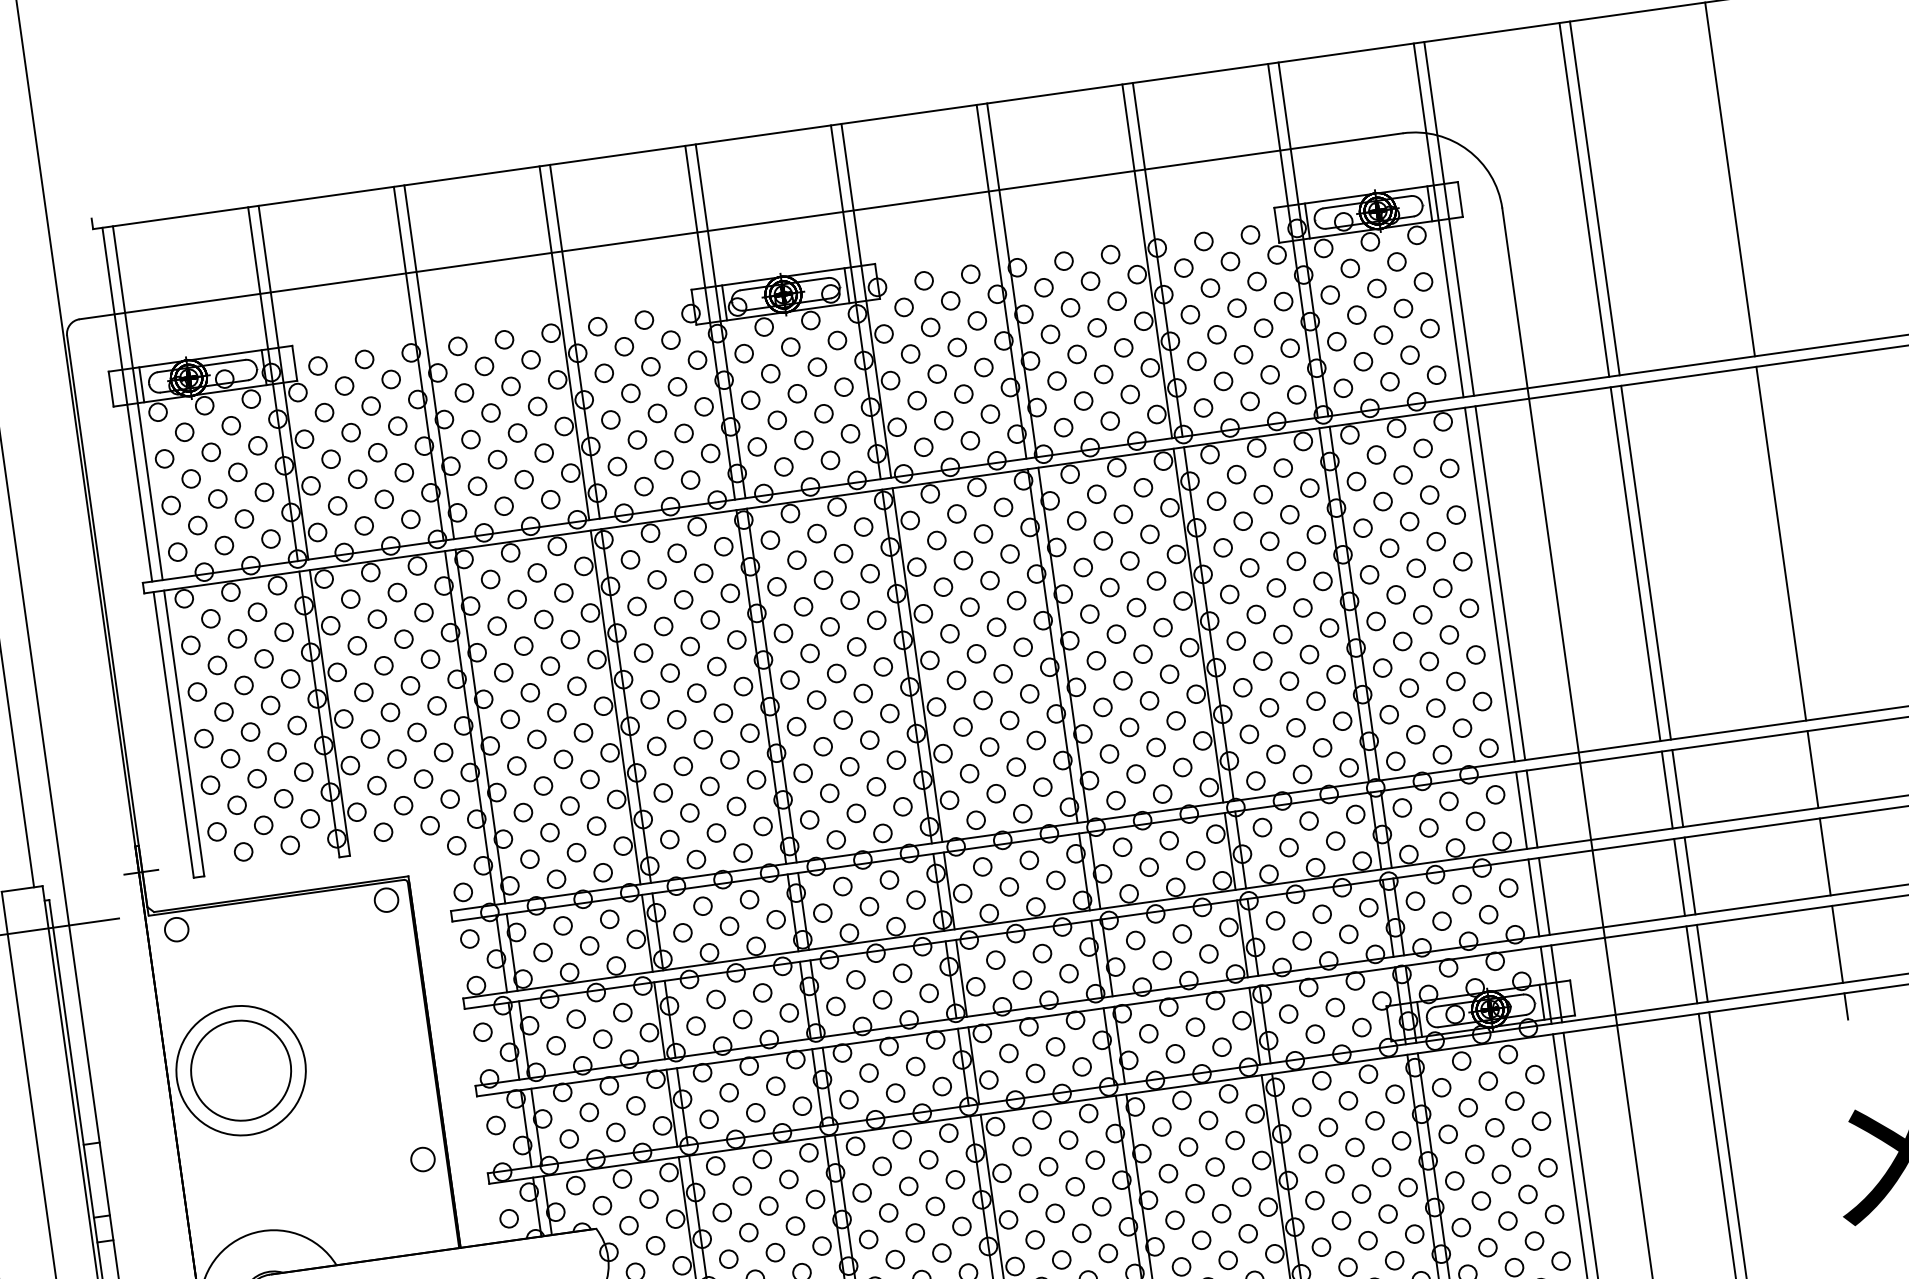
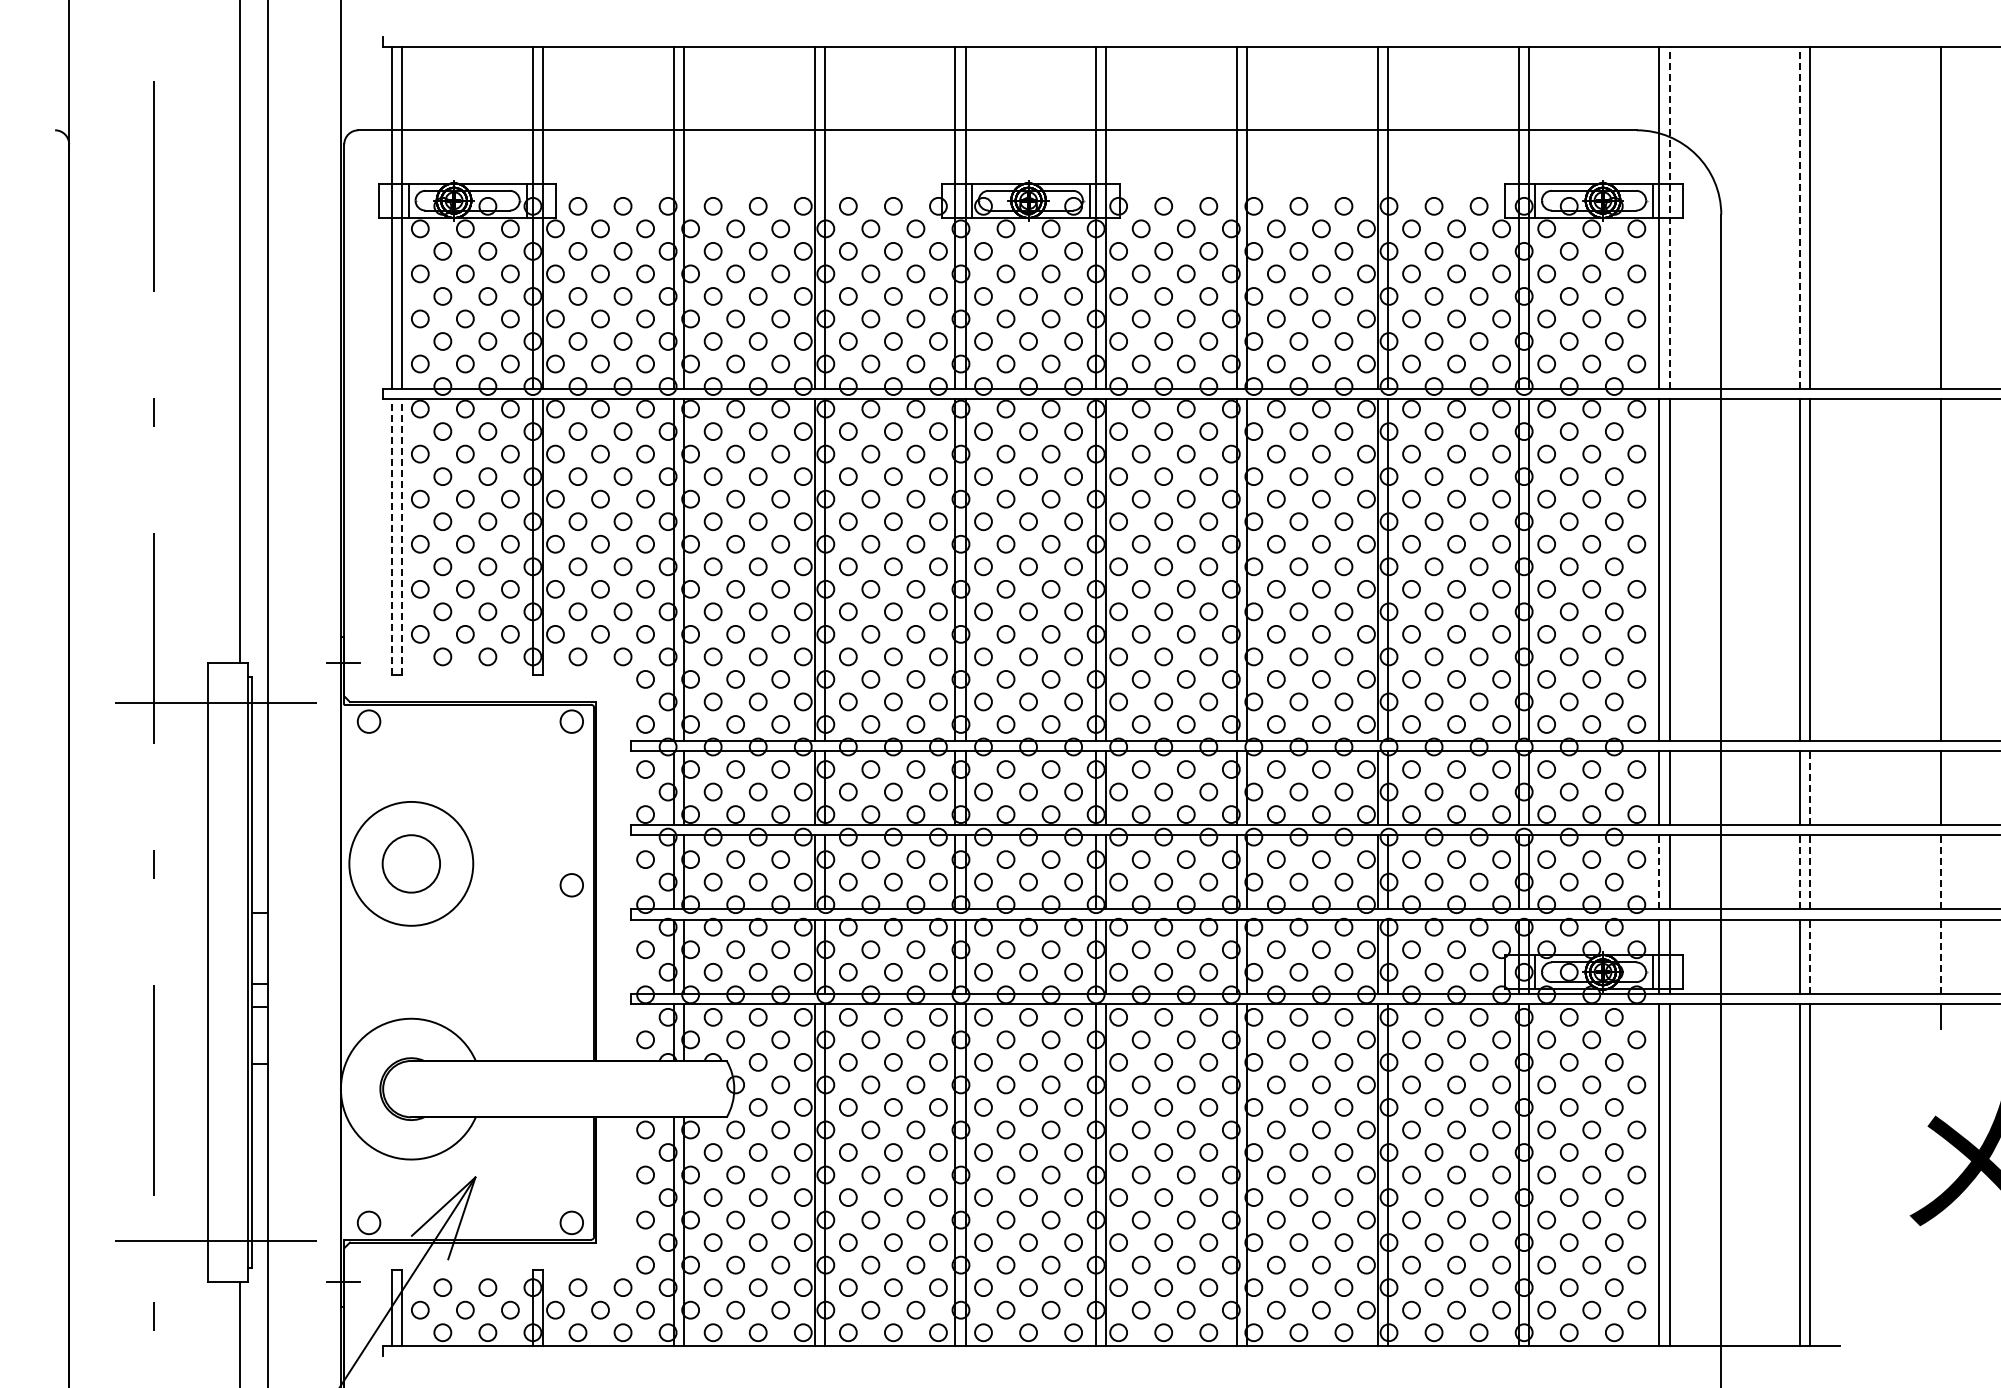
line: (1584, 199) -> (1800, 217), solid -> dashed
line: (1449, 218) -> (1669, 217), solid -> dashed
line: (184, 733) -> (402, 536), solid -> dashed
line: (174, 734) -> (392, 536), solid -> dashed
line: (1677, 788) -> (1810, 787), solid -> dashed
line: (1824, 856) -> (1940, 871), solid -> dashed
line: (1690, 875) -> (1810, 871), solid -> dashed
line: (1679, 876) -> (1800, 871), solid -> dashed
line: (1533, 897) -> (1659, 871), solid -> dashed
line: (1837, 944) -> (1940, 956), solid -> dashed
line: (1702, 963) -> (1810, 956), solid -> dashed
circle: (241, 1070) -> (411, 863), size x0.6
circle: (422, 1159) -> (571, 885), moved

